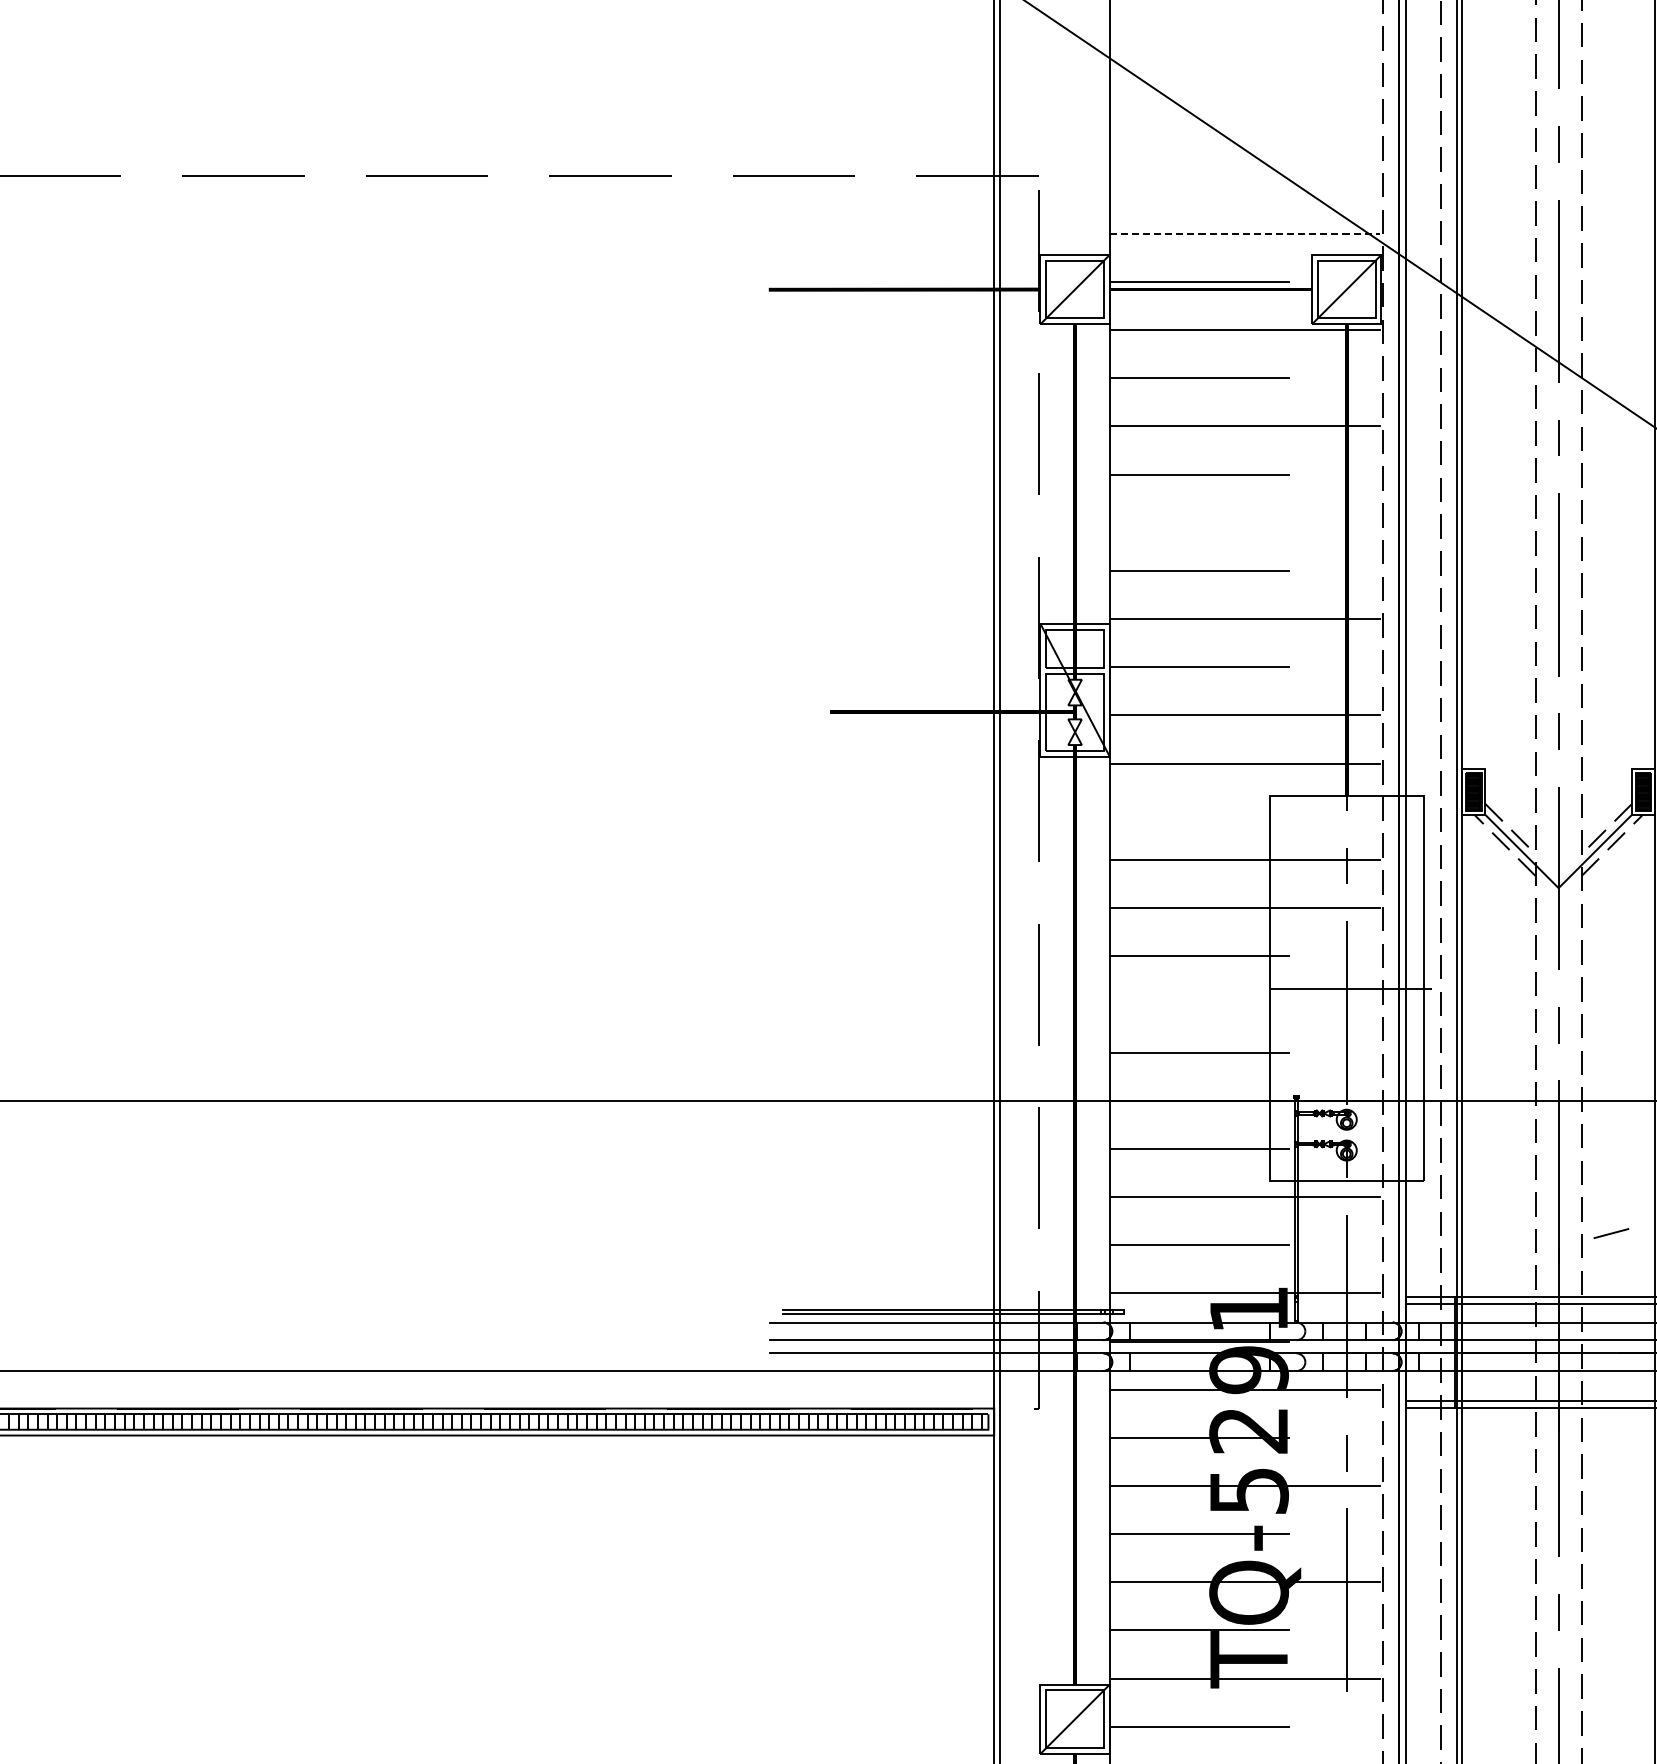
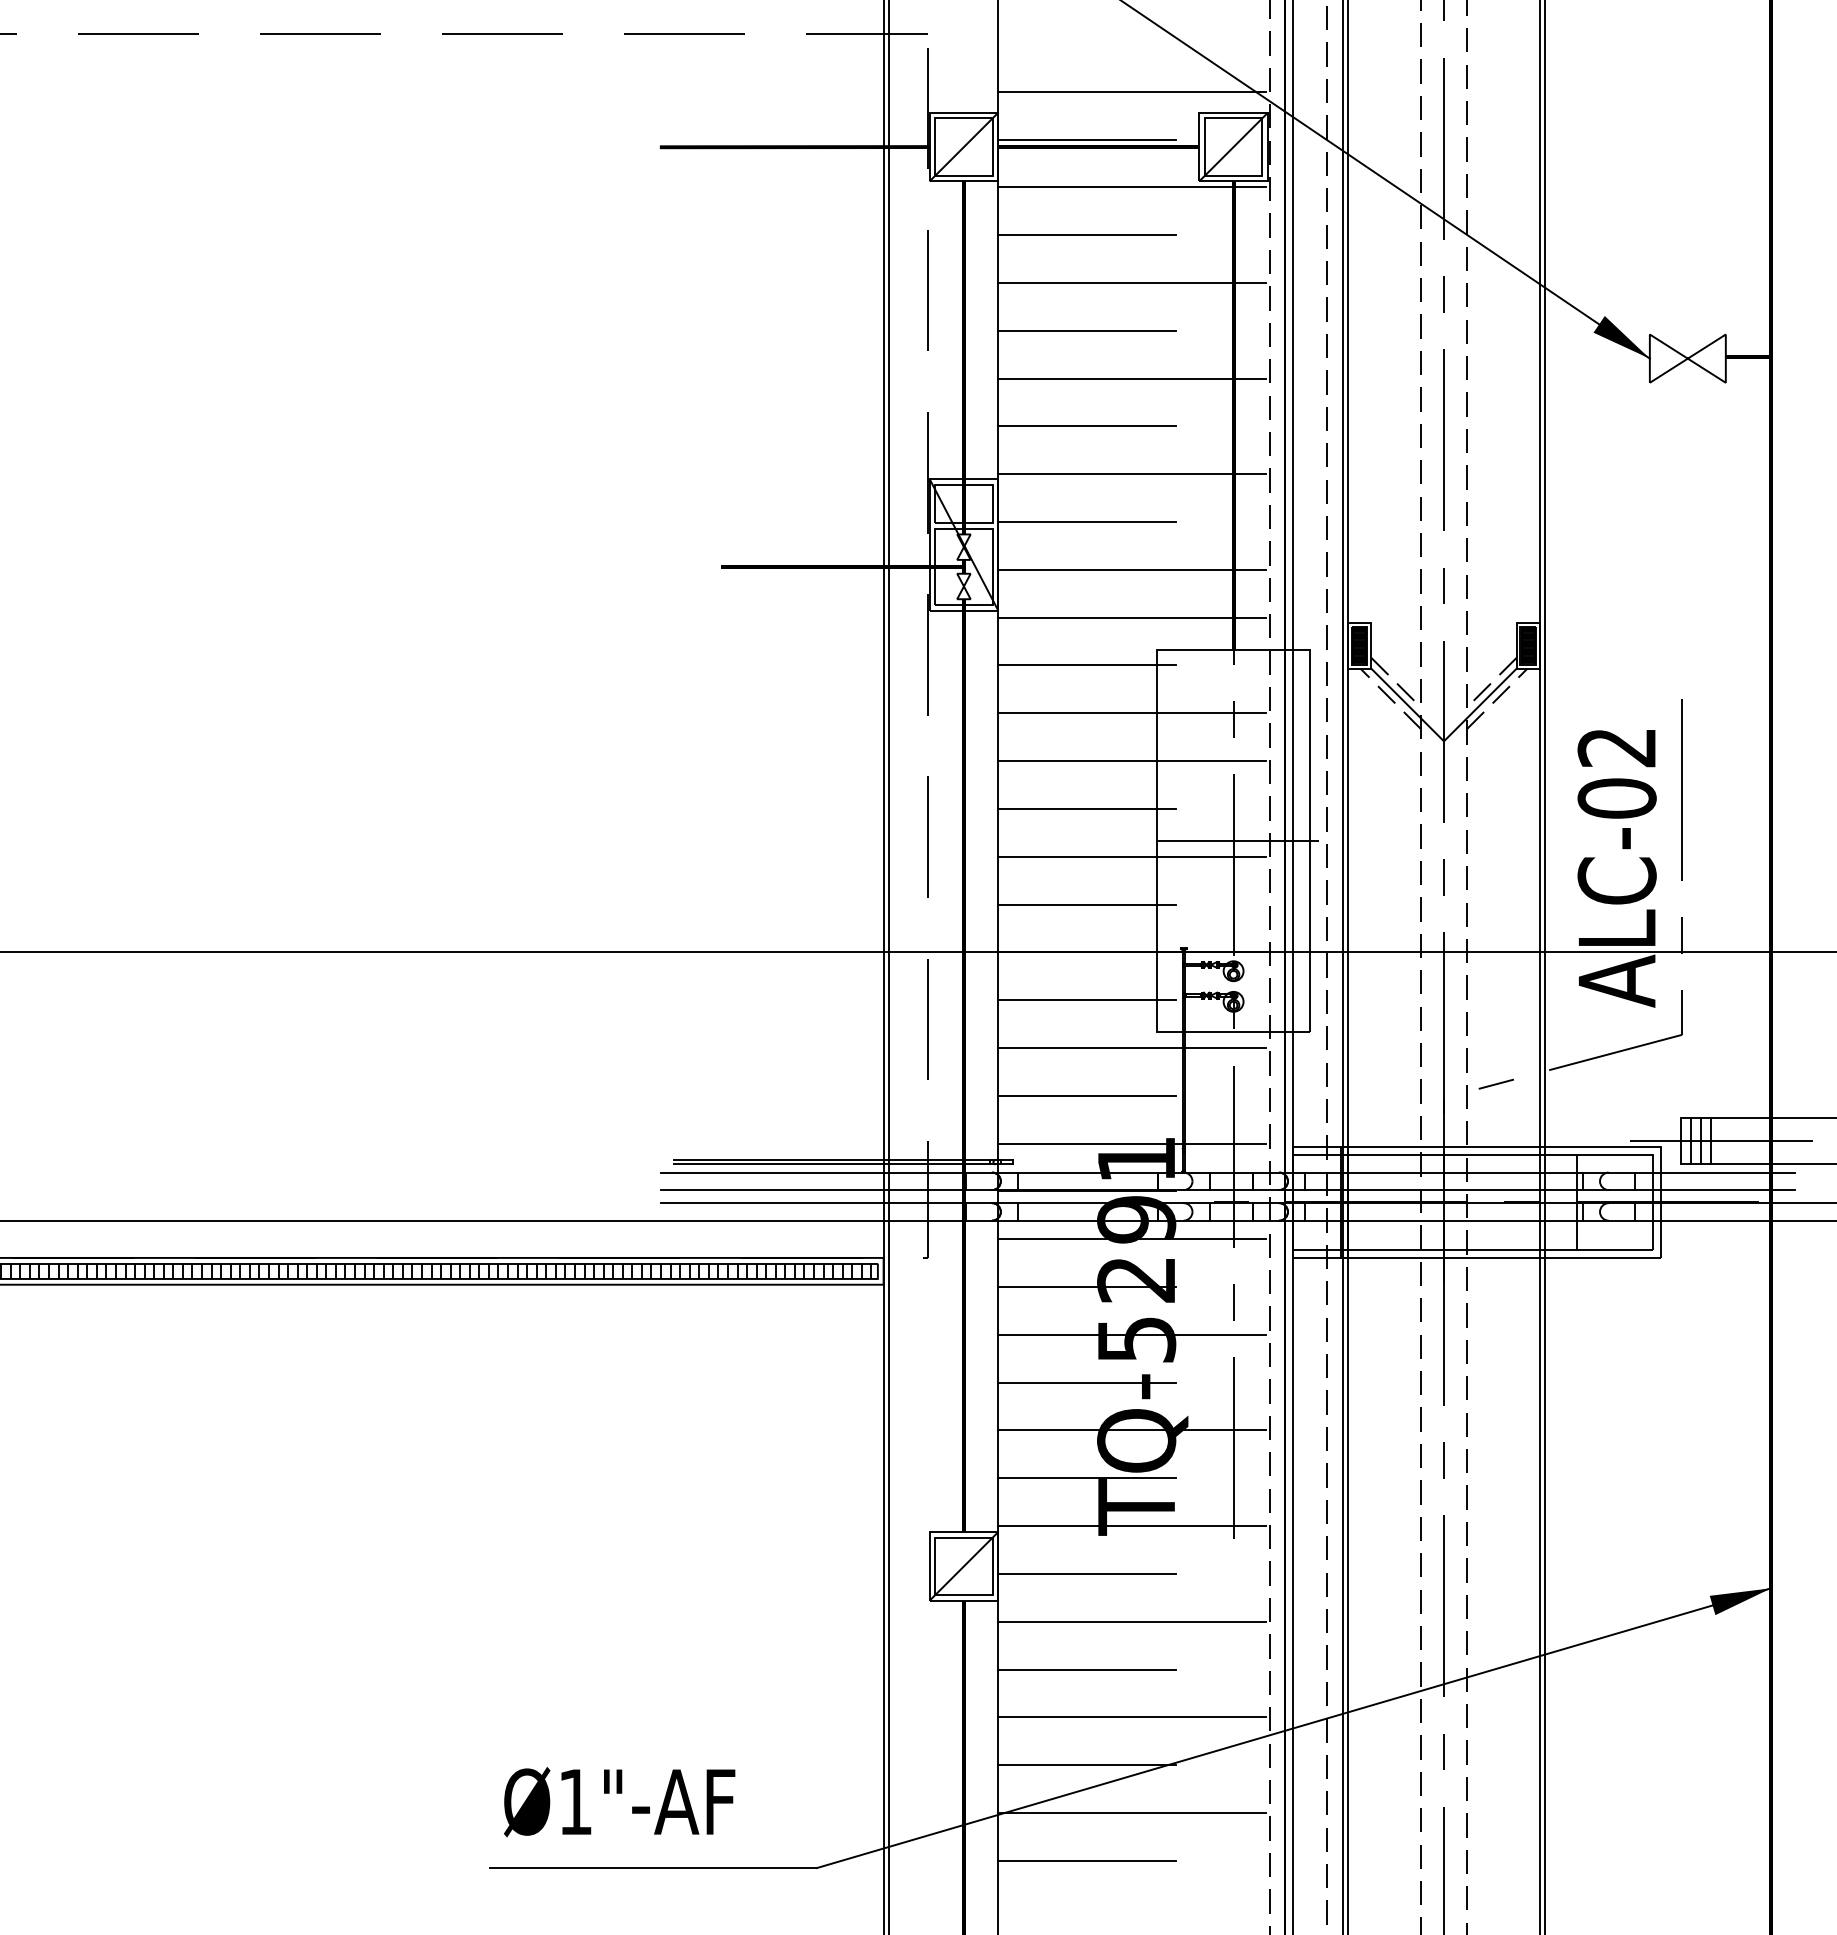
line: (1244, 233) -> (1132, 91), dashed -> solid
line: (1244, 522) -> (1132, 378), added
line: (1198, 811) -> (1086, 665), added
line: (1244, 1004) -> (1132, 856), added

